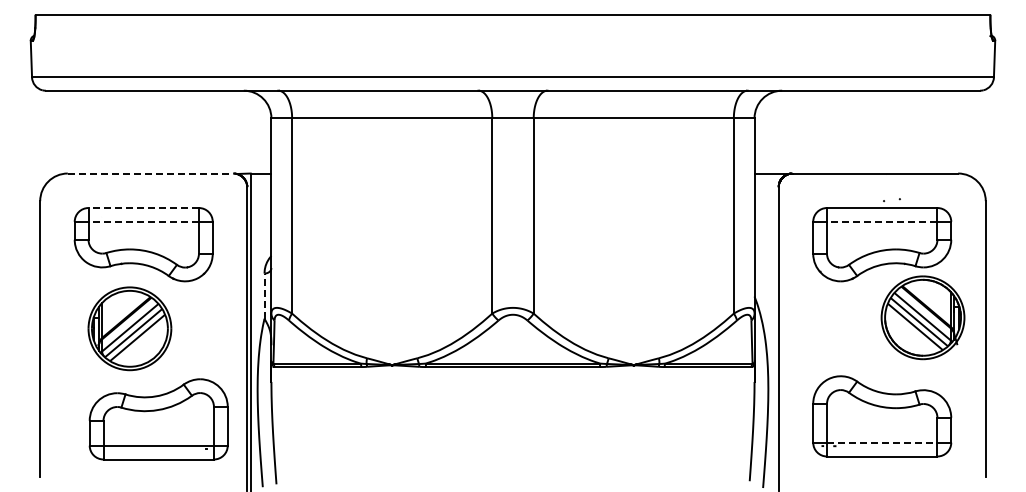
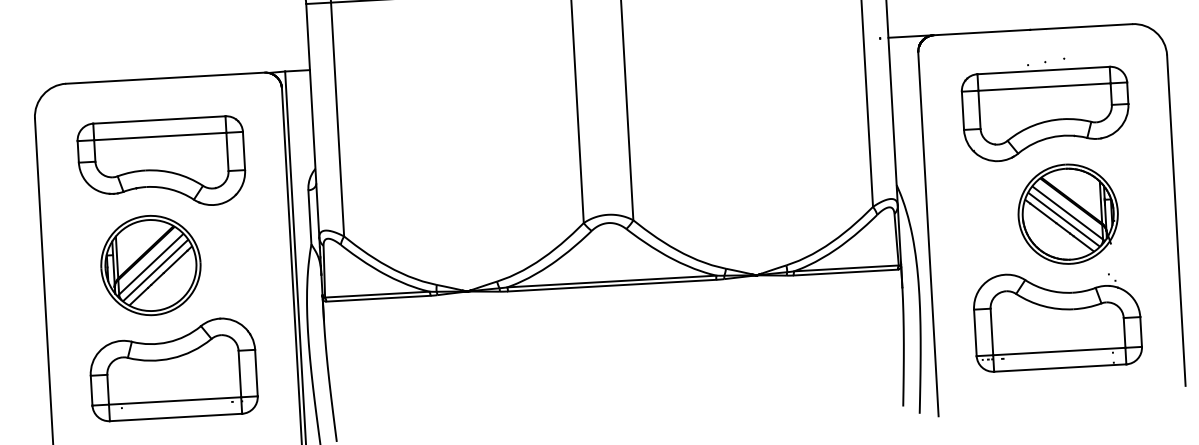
line: (150, 173) -> (165, 78), dashed -> solid
line: (143, 208) -> (159, 120), dashed -> solid
line: (143, 221) -> (160, 136), dashed -> solid
line: (881, 221) -> (1043, 86), dashed -> solid
line: (264, 296) -> (309, 217), dashed -> solid
part: (922, 317) -> (1067, 213), moved
part: (158, 419) -> (173, 369), moved
line: (882, 442) -> (1059, 351), dashed -> solid

